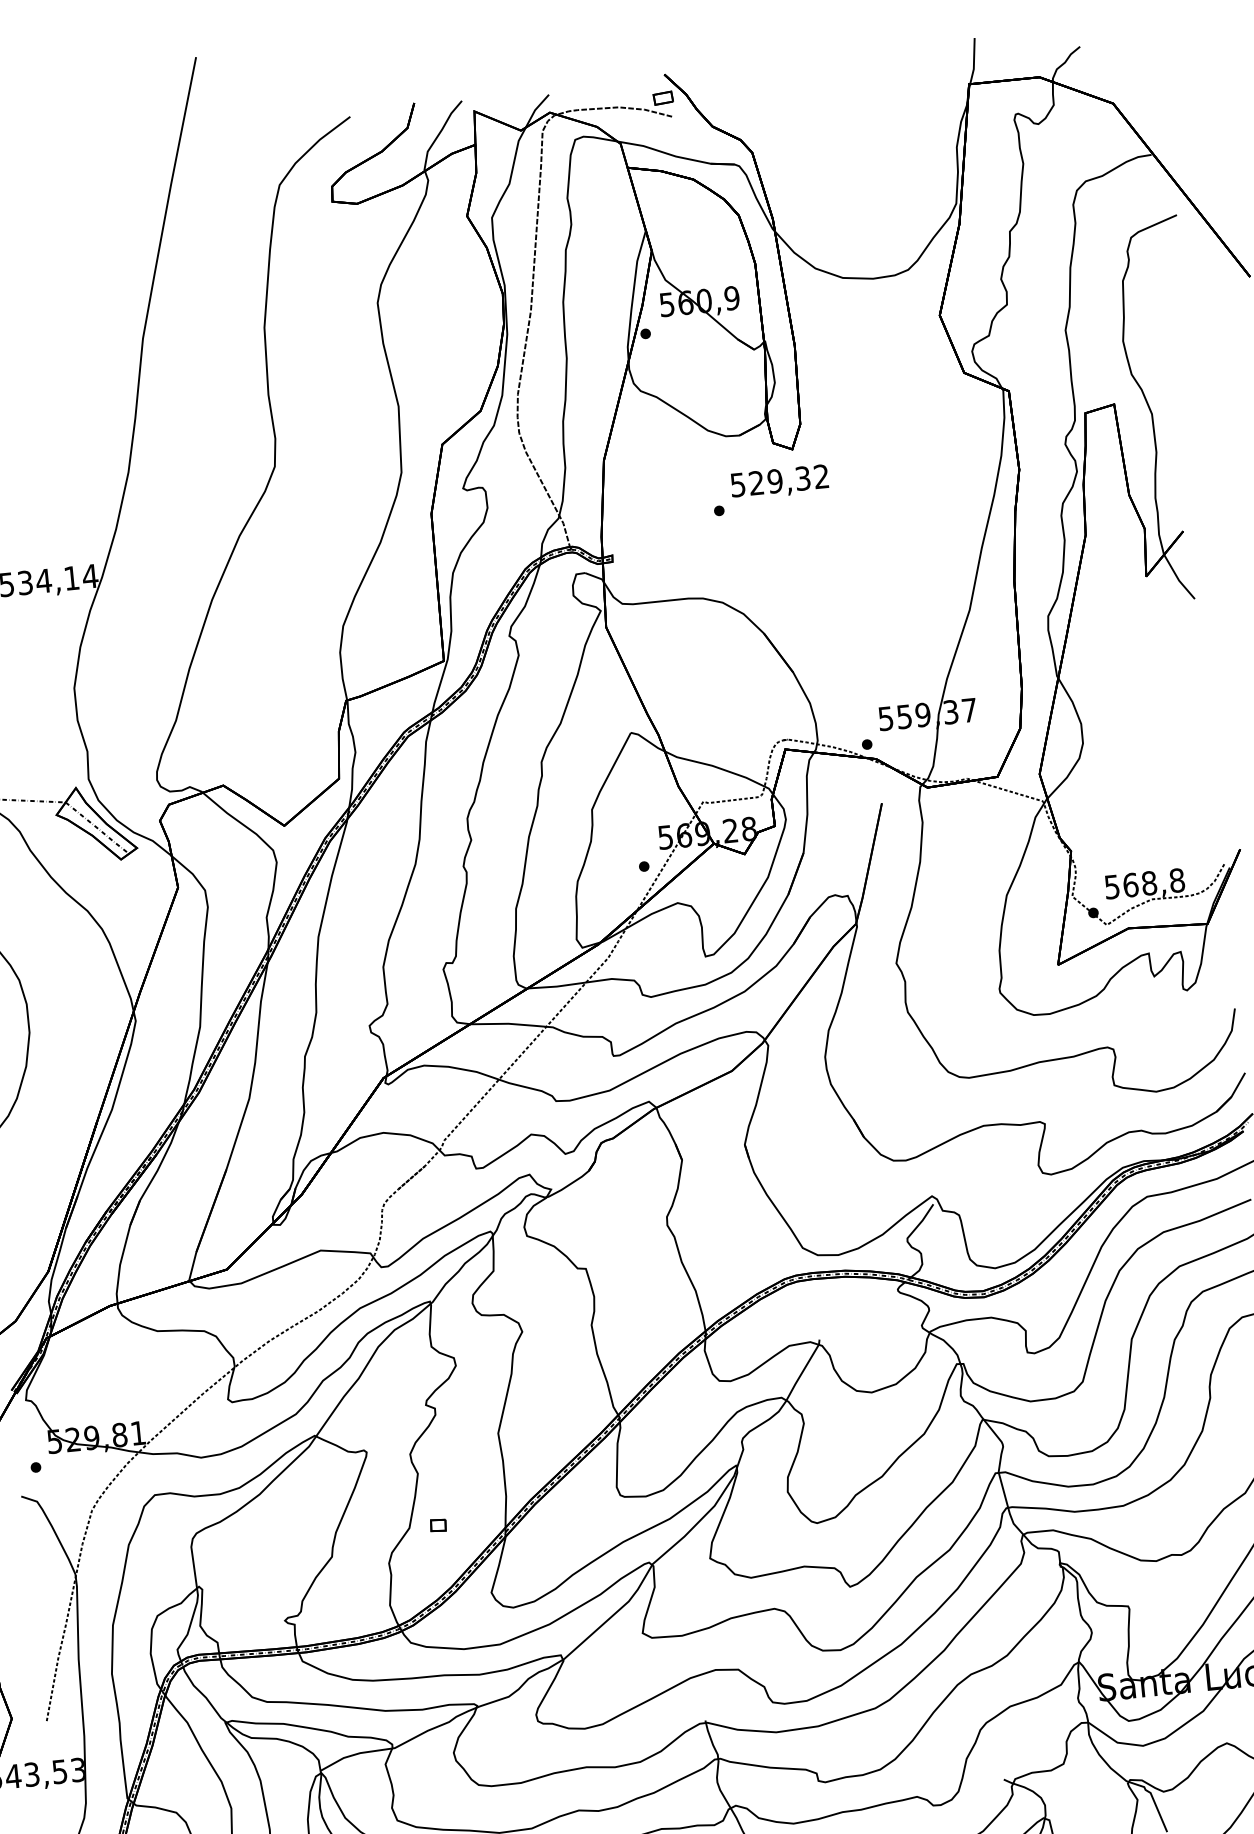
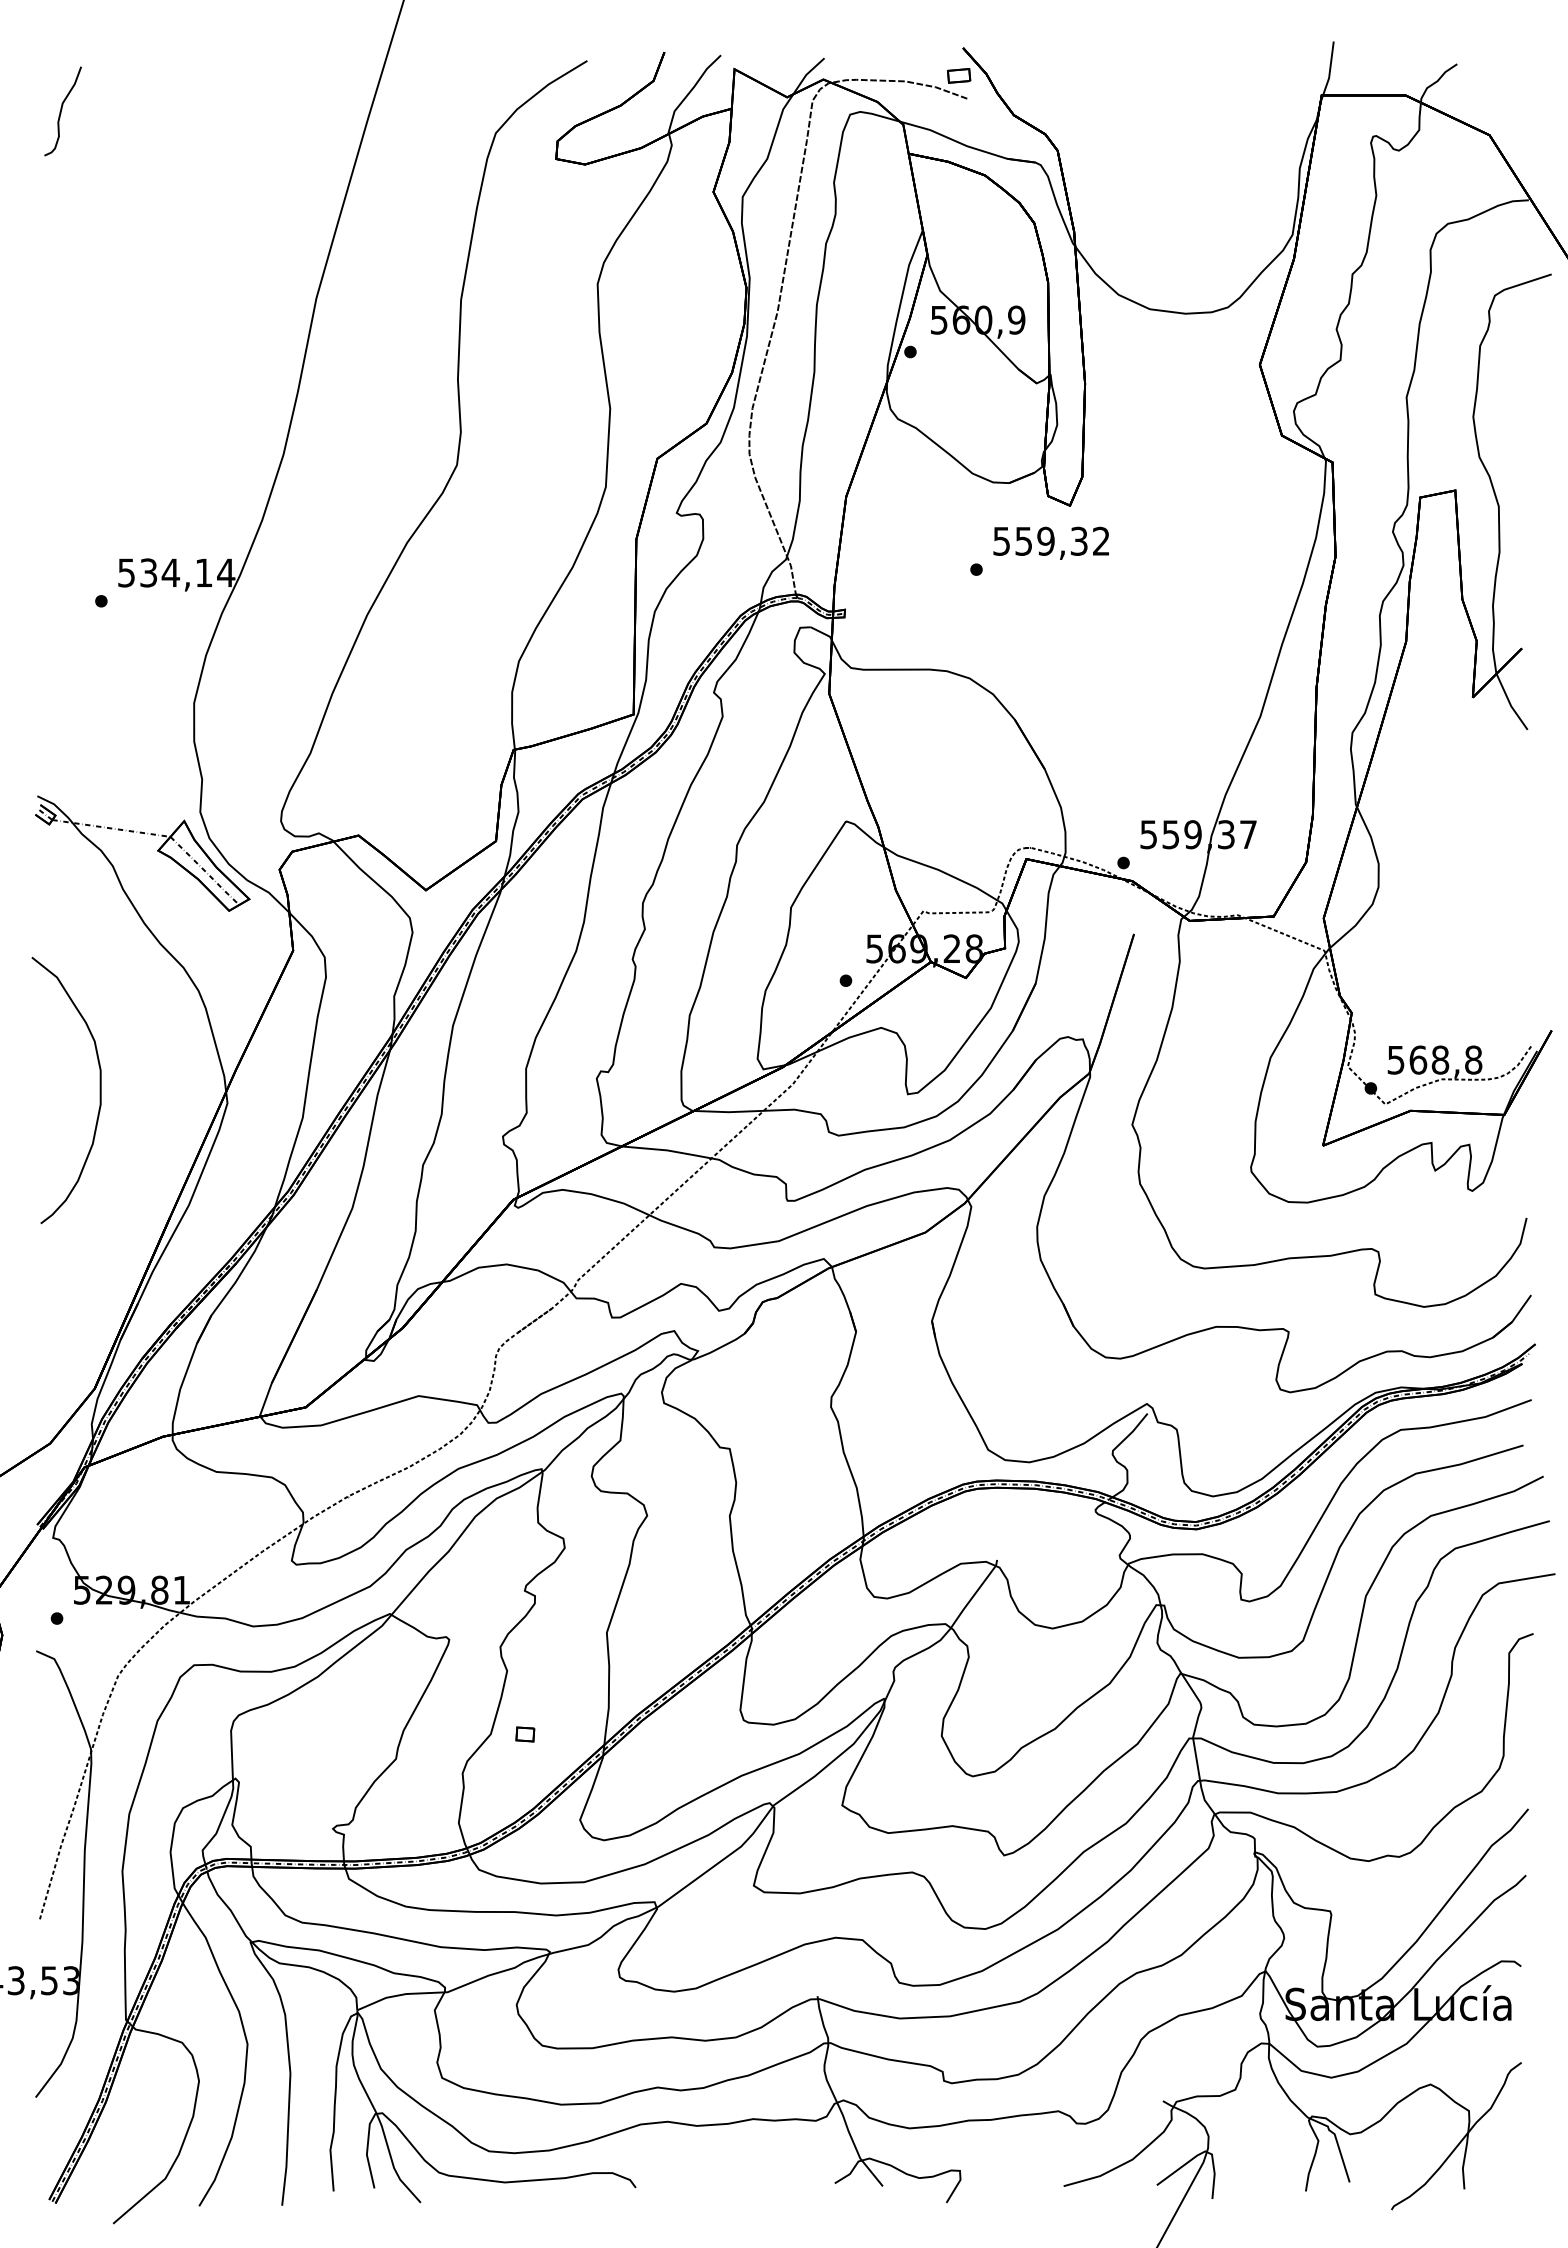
text: (756, 482) -> (1023, 540), 529,32 -> 559,32

